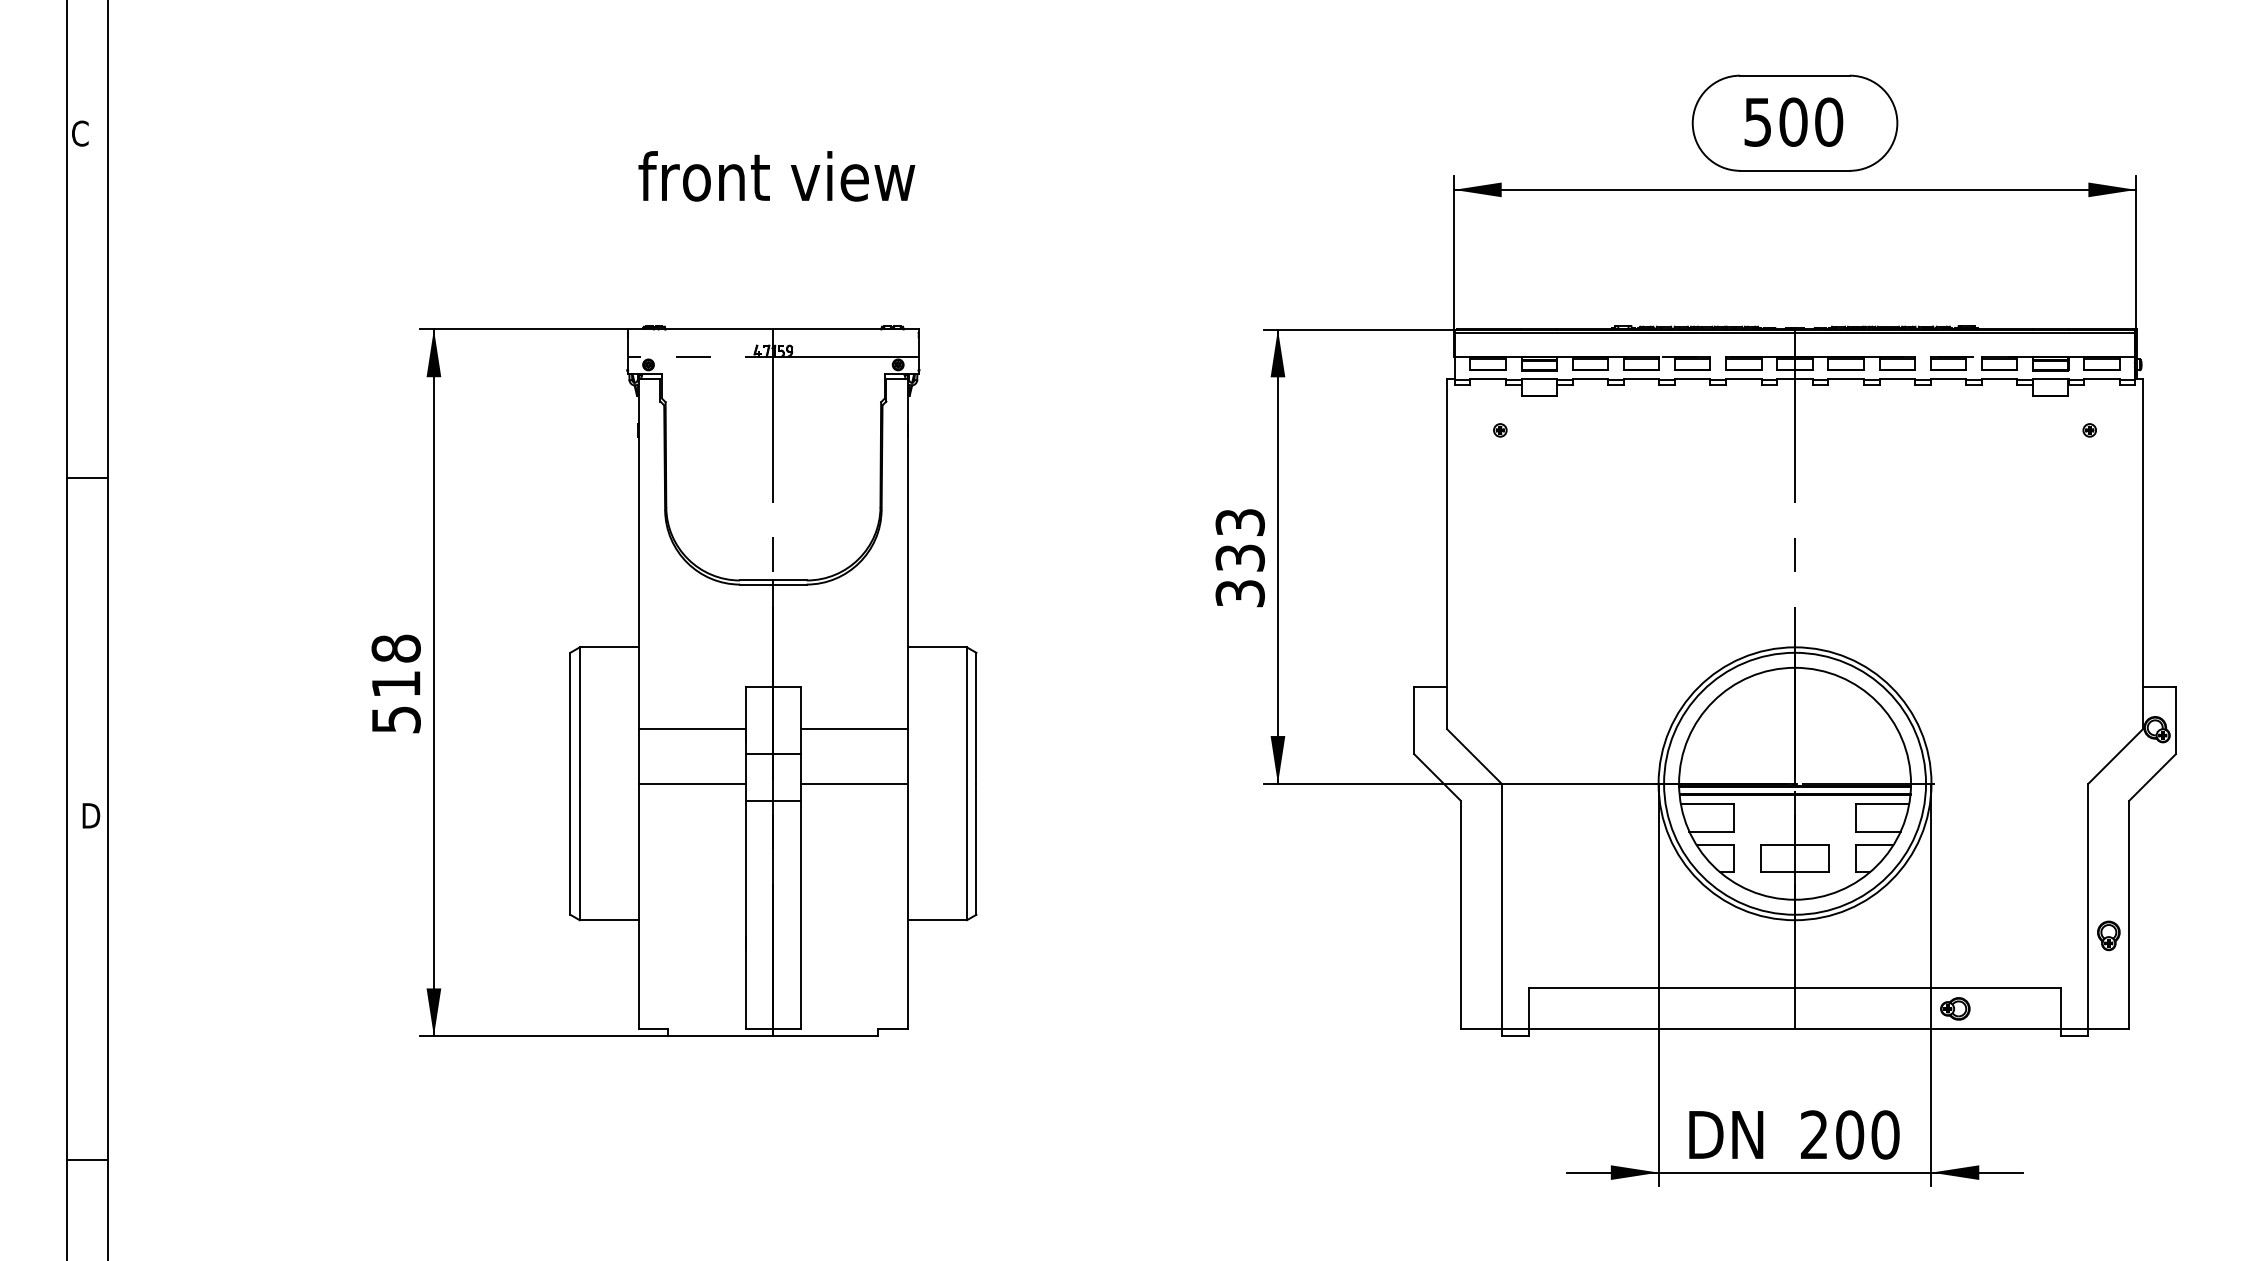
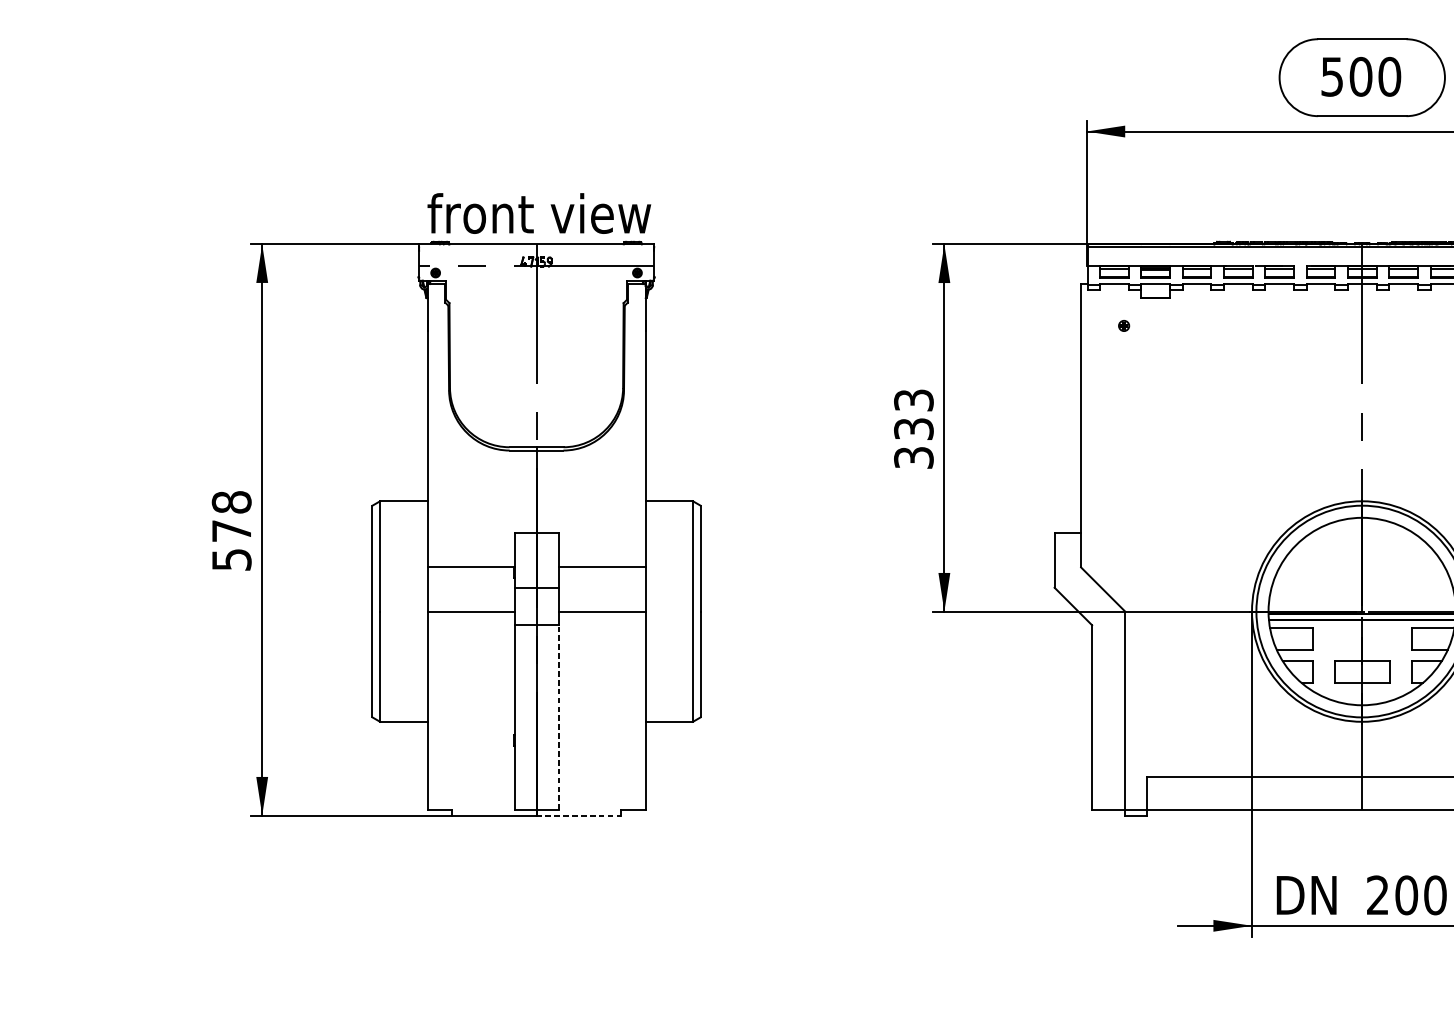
text: (776, 176) -> (539, 213), moved
text: (396, 684) -> (231, 531), 518 -> 578
line: (800, 914) -> (558, 717), solid -> dashed
line: (825, 1036) -> (578, 815), solid -> dashed

